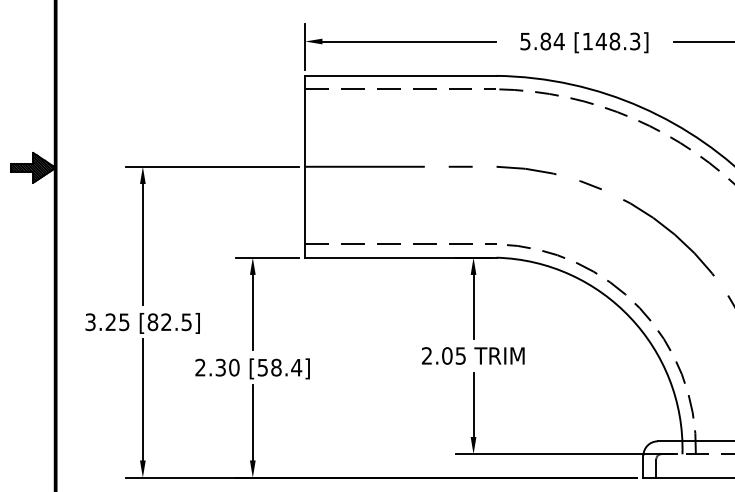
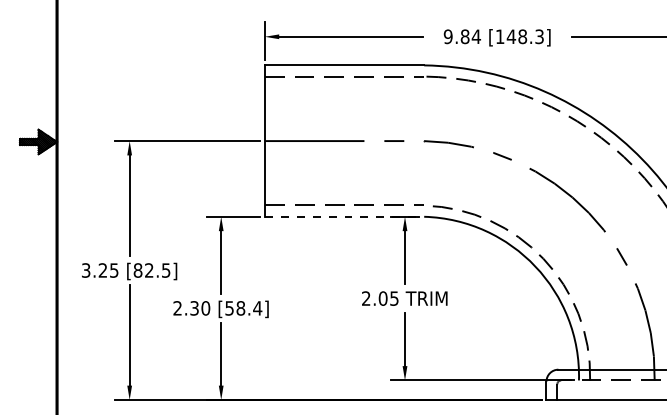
text: (524, 41) -> (447, 36), 5.84 -> 9.84
line: (400, 257) -> (344, 216), solid -> dashed

